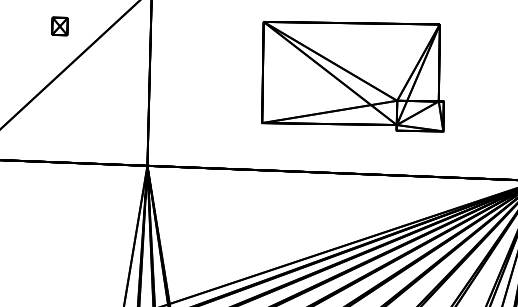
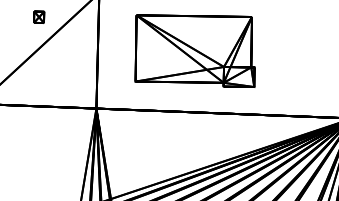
part: (352, 75) -> (194, 50), moved

